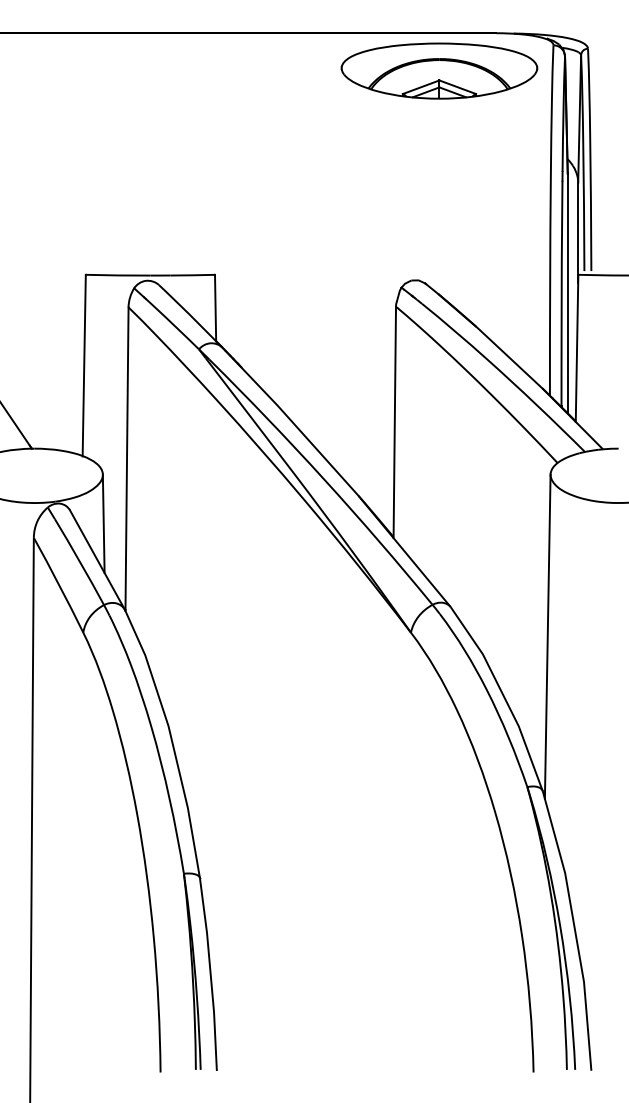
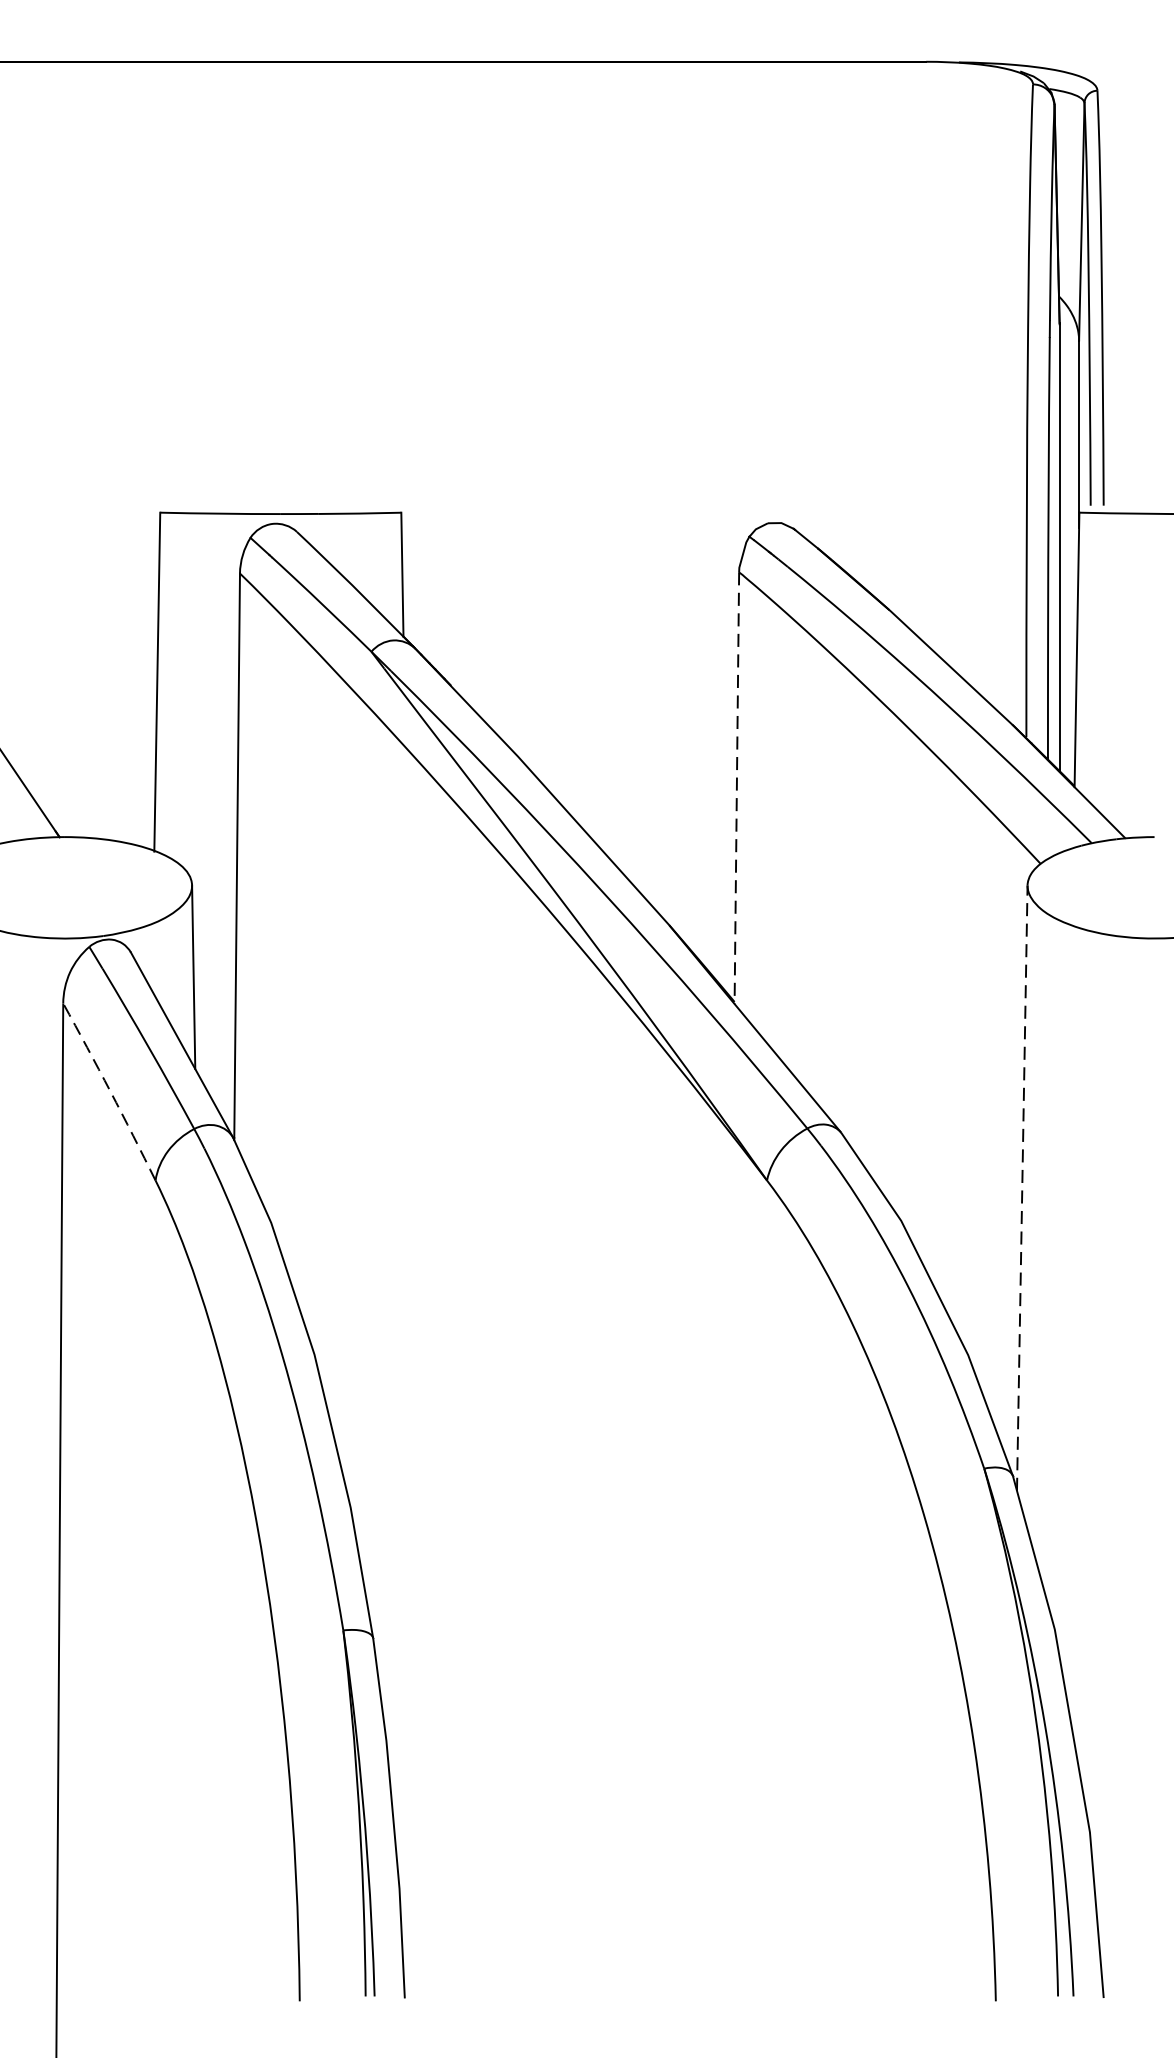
part: (439, 70) -> (820, 131), removed
line: (394, 422) -> (736, 788), solid -> dashed
arc: (59, 584) -> (111, 1090), solid -> dashed
line: (547, 636) -> (1021, 1187), solid -> dashed

